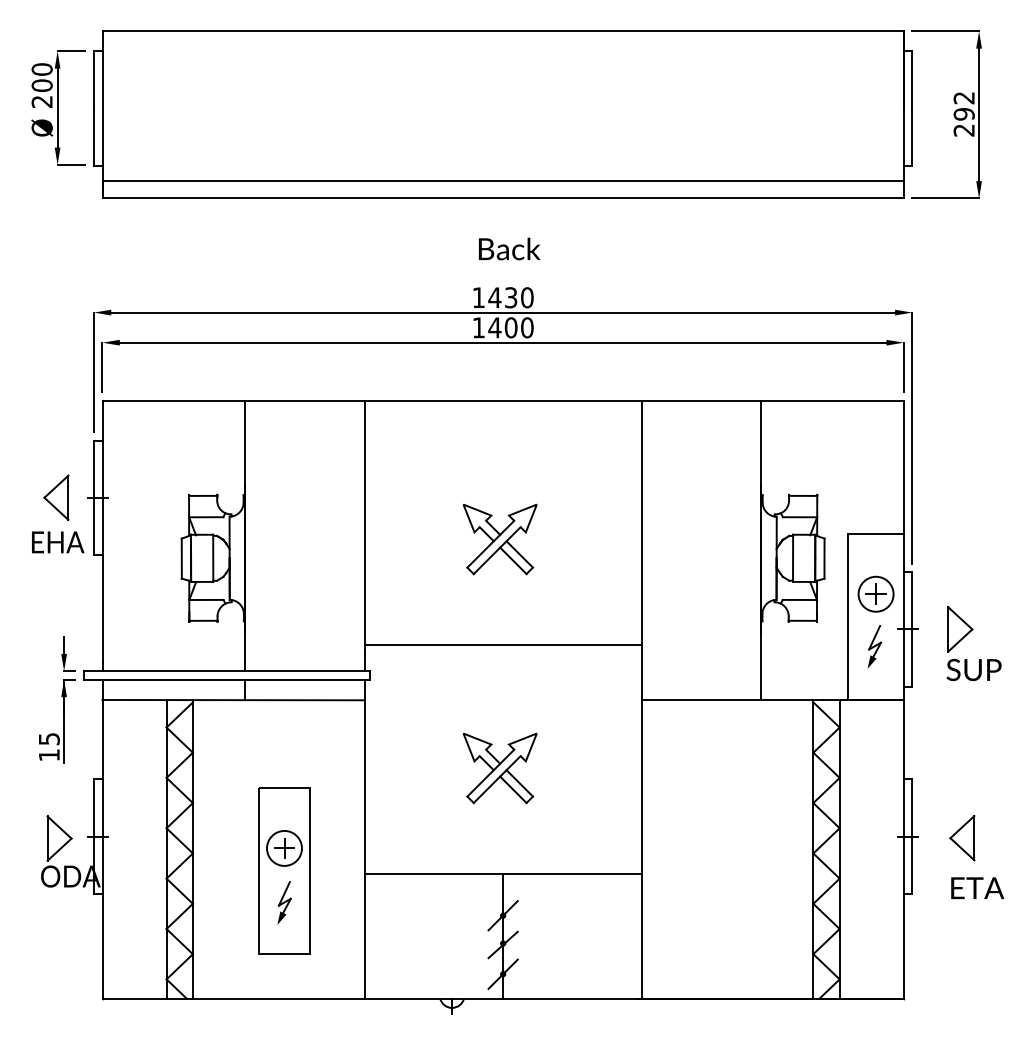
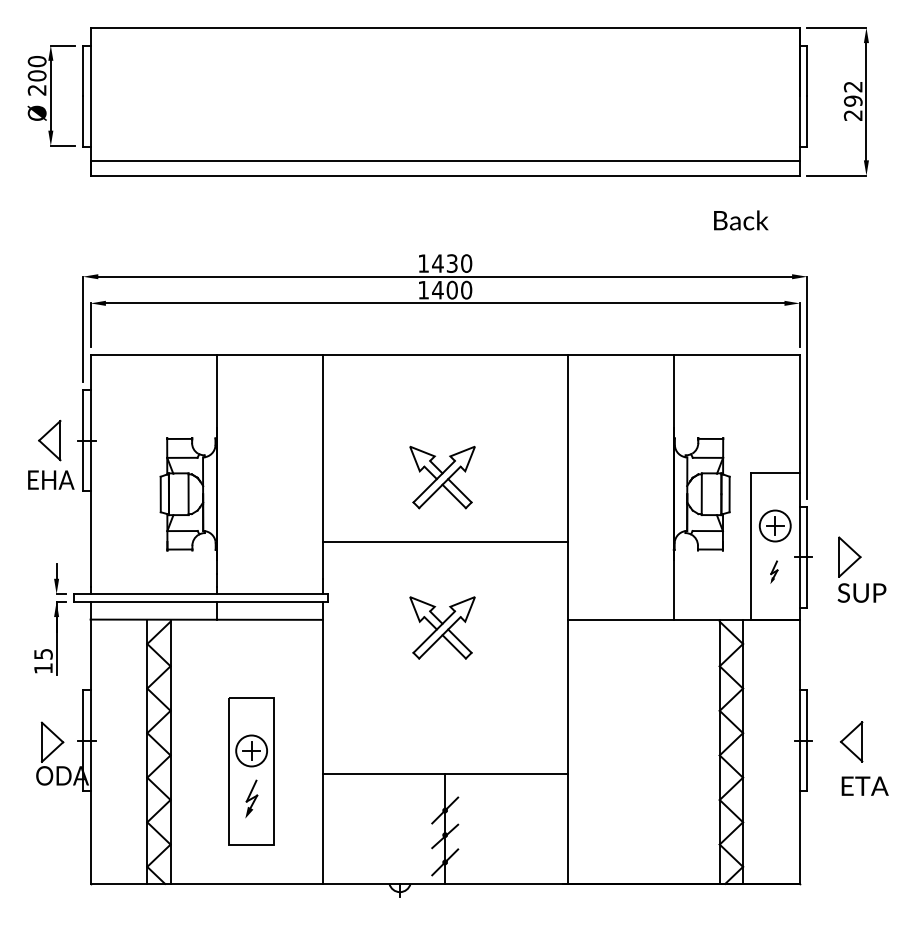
text: (509, 248) -> (741, 219), moved
line: (502, 645) -> (444, 542), moved
part: (874, 646) -> (773, 572), size x0.6
part: (499, 768) -> (441, 628), moved

